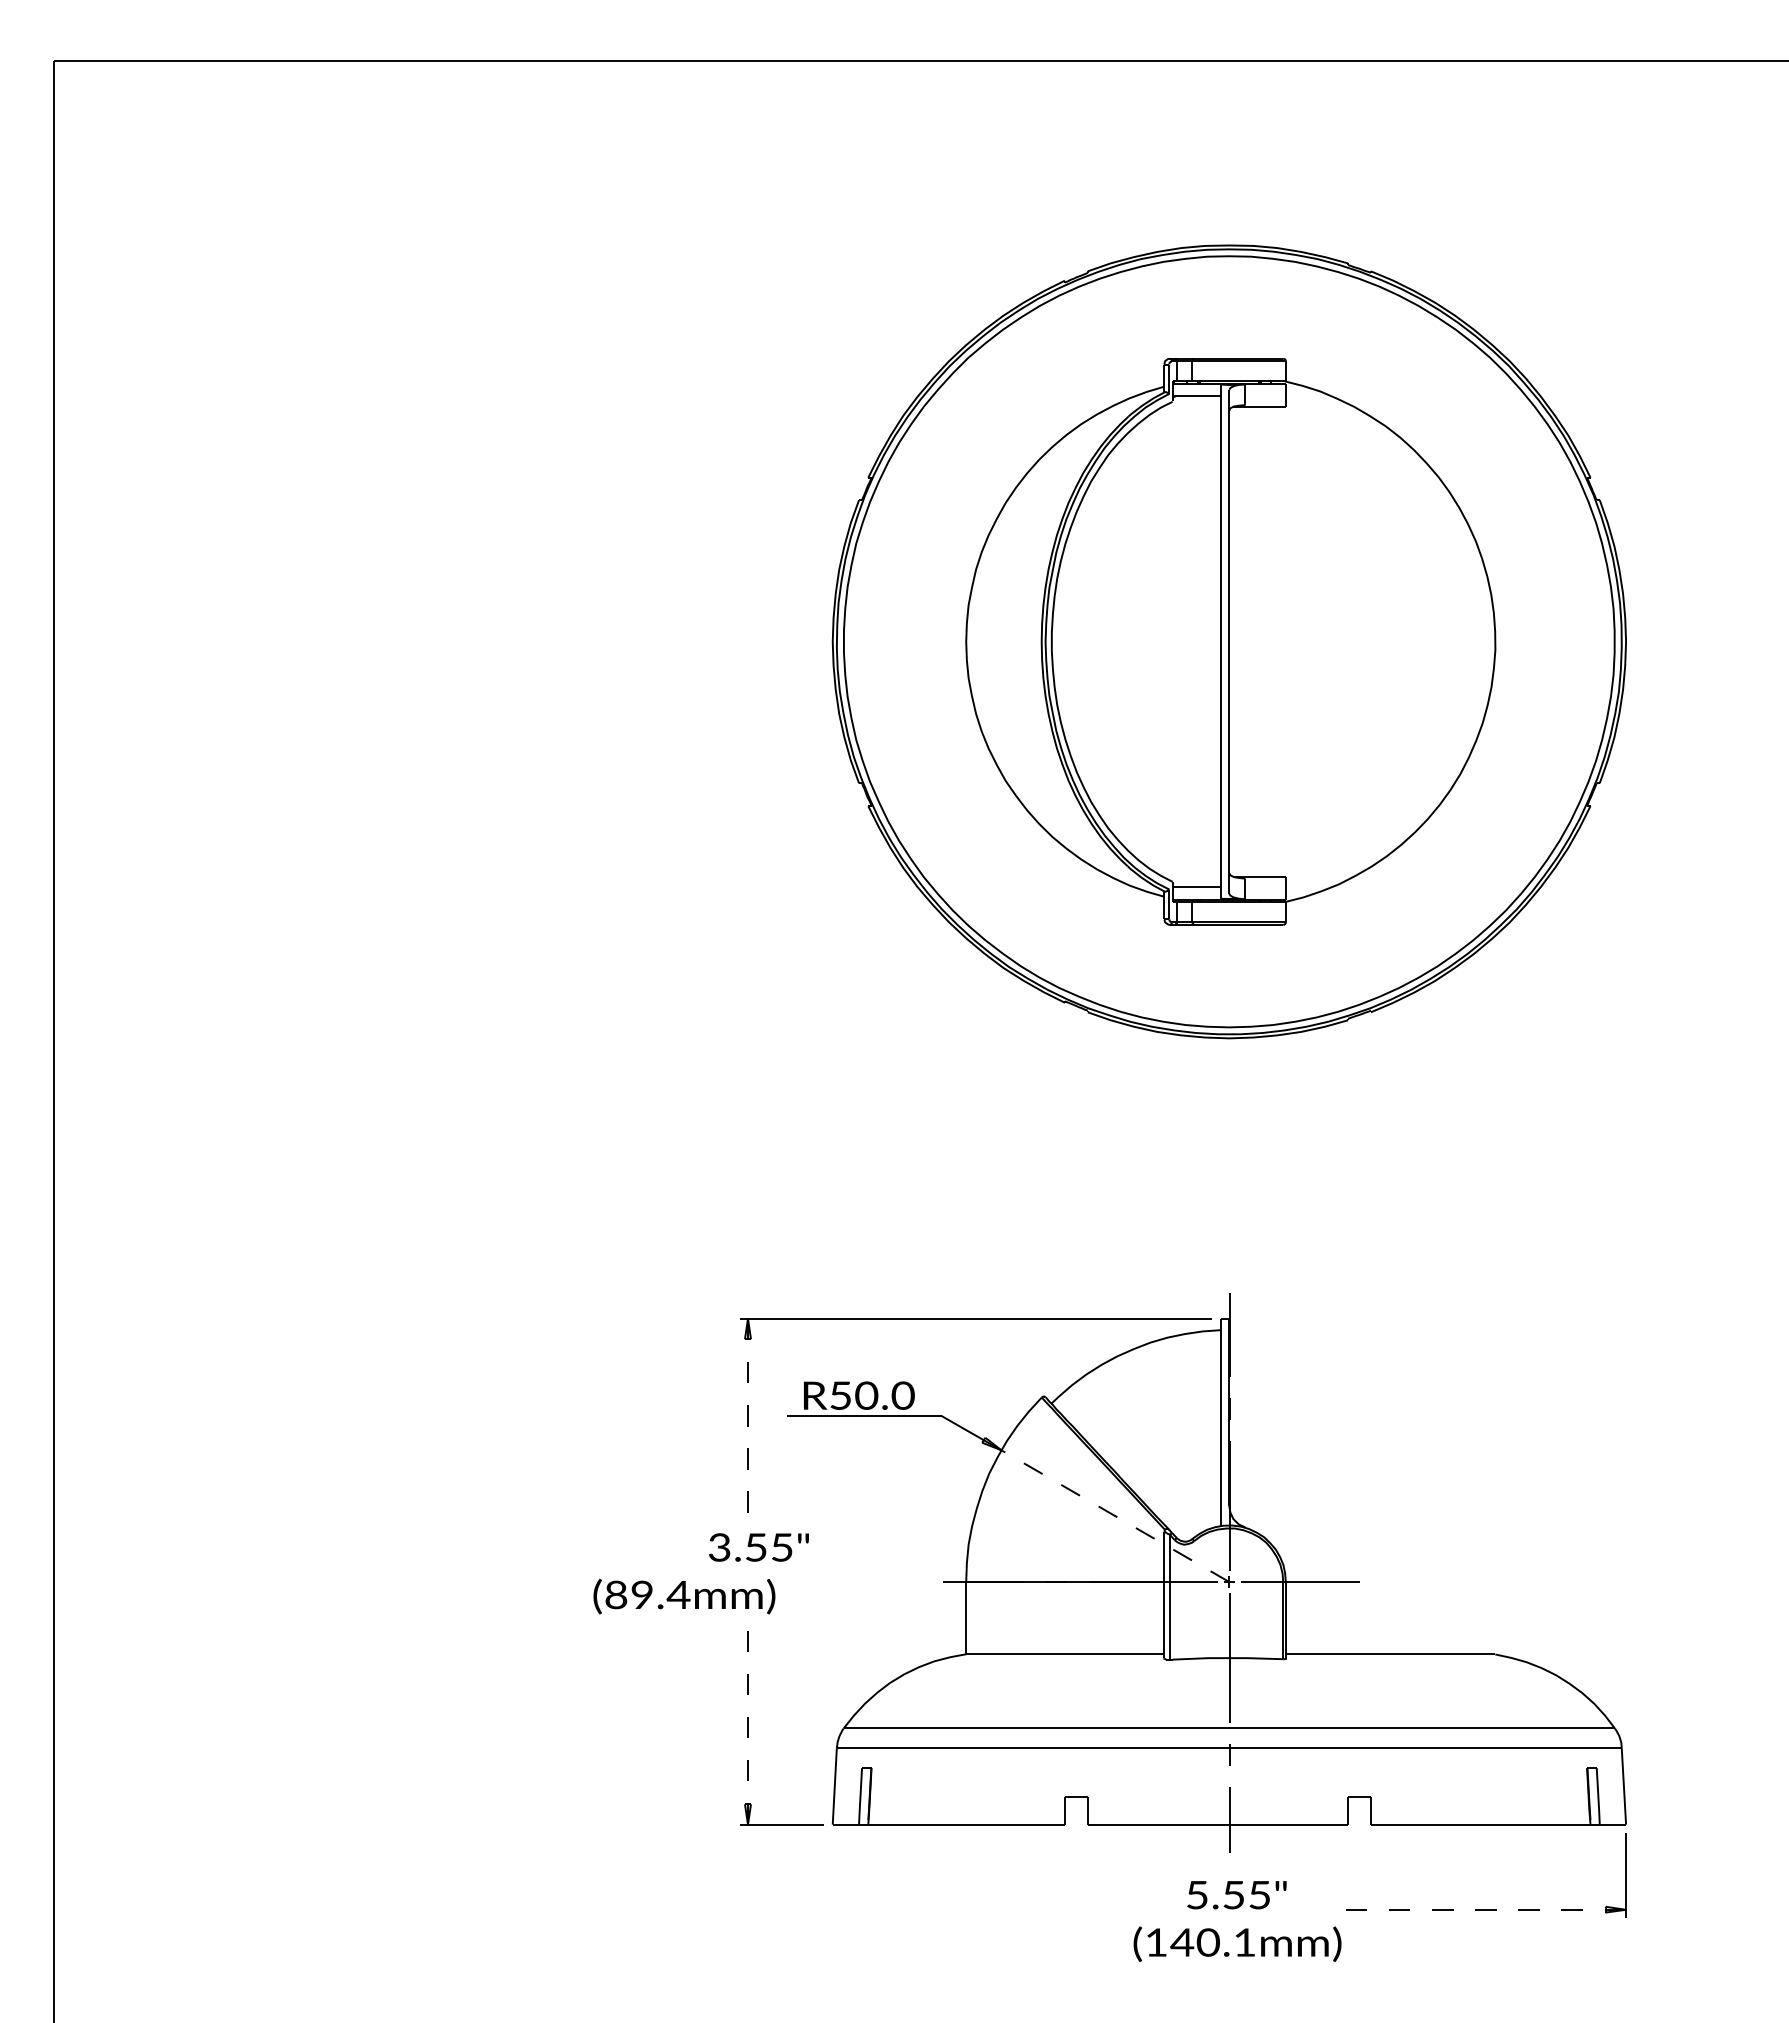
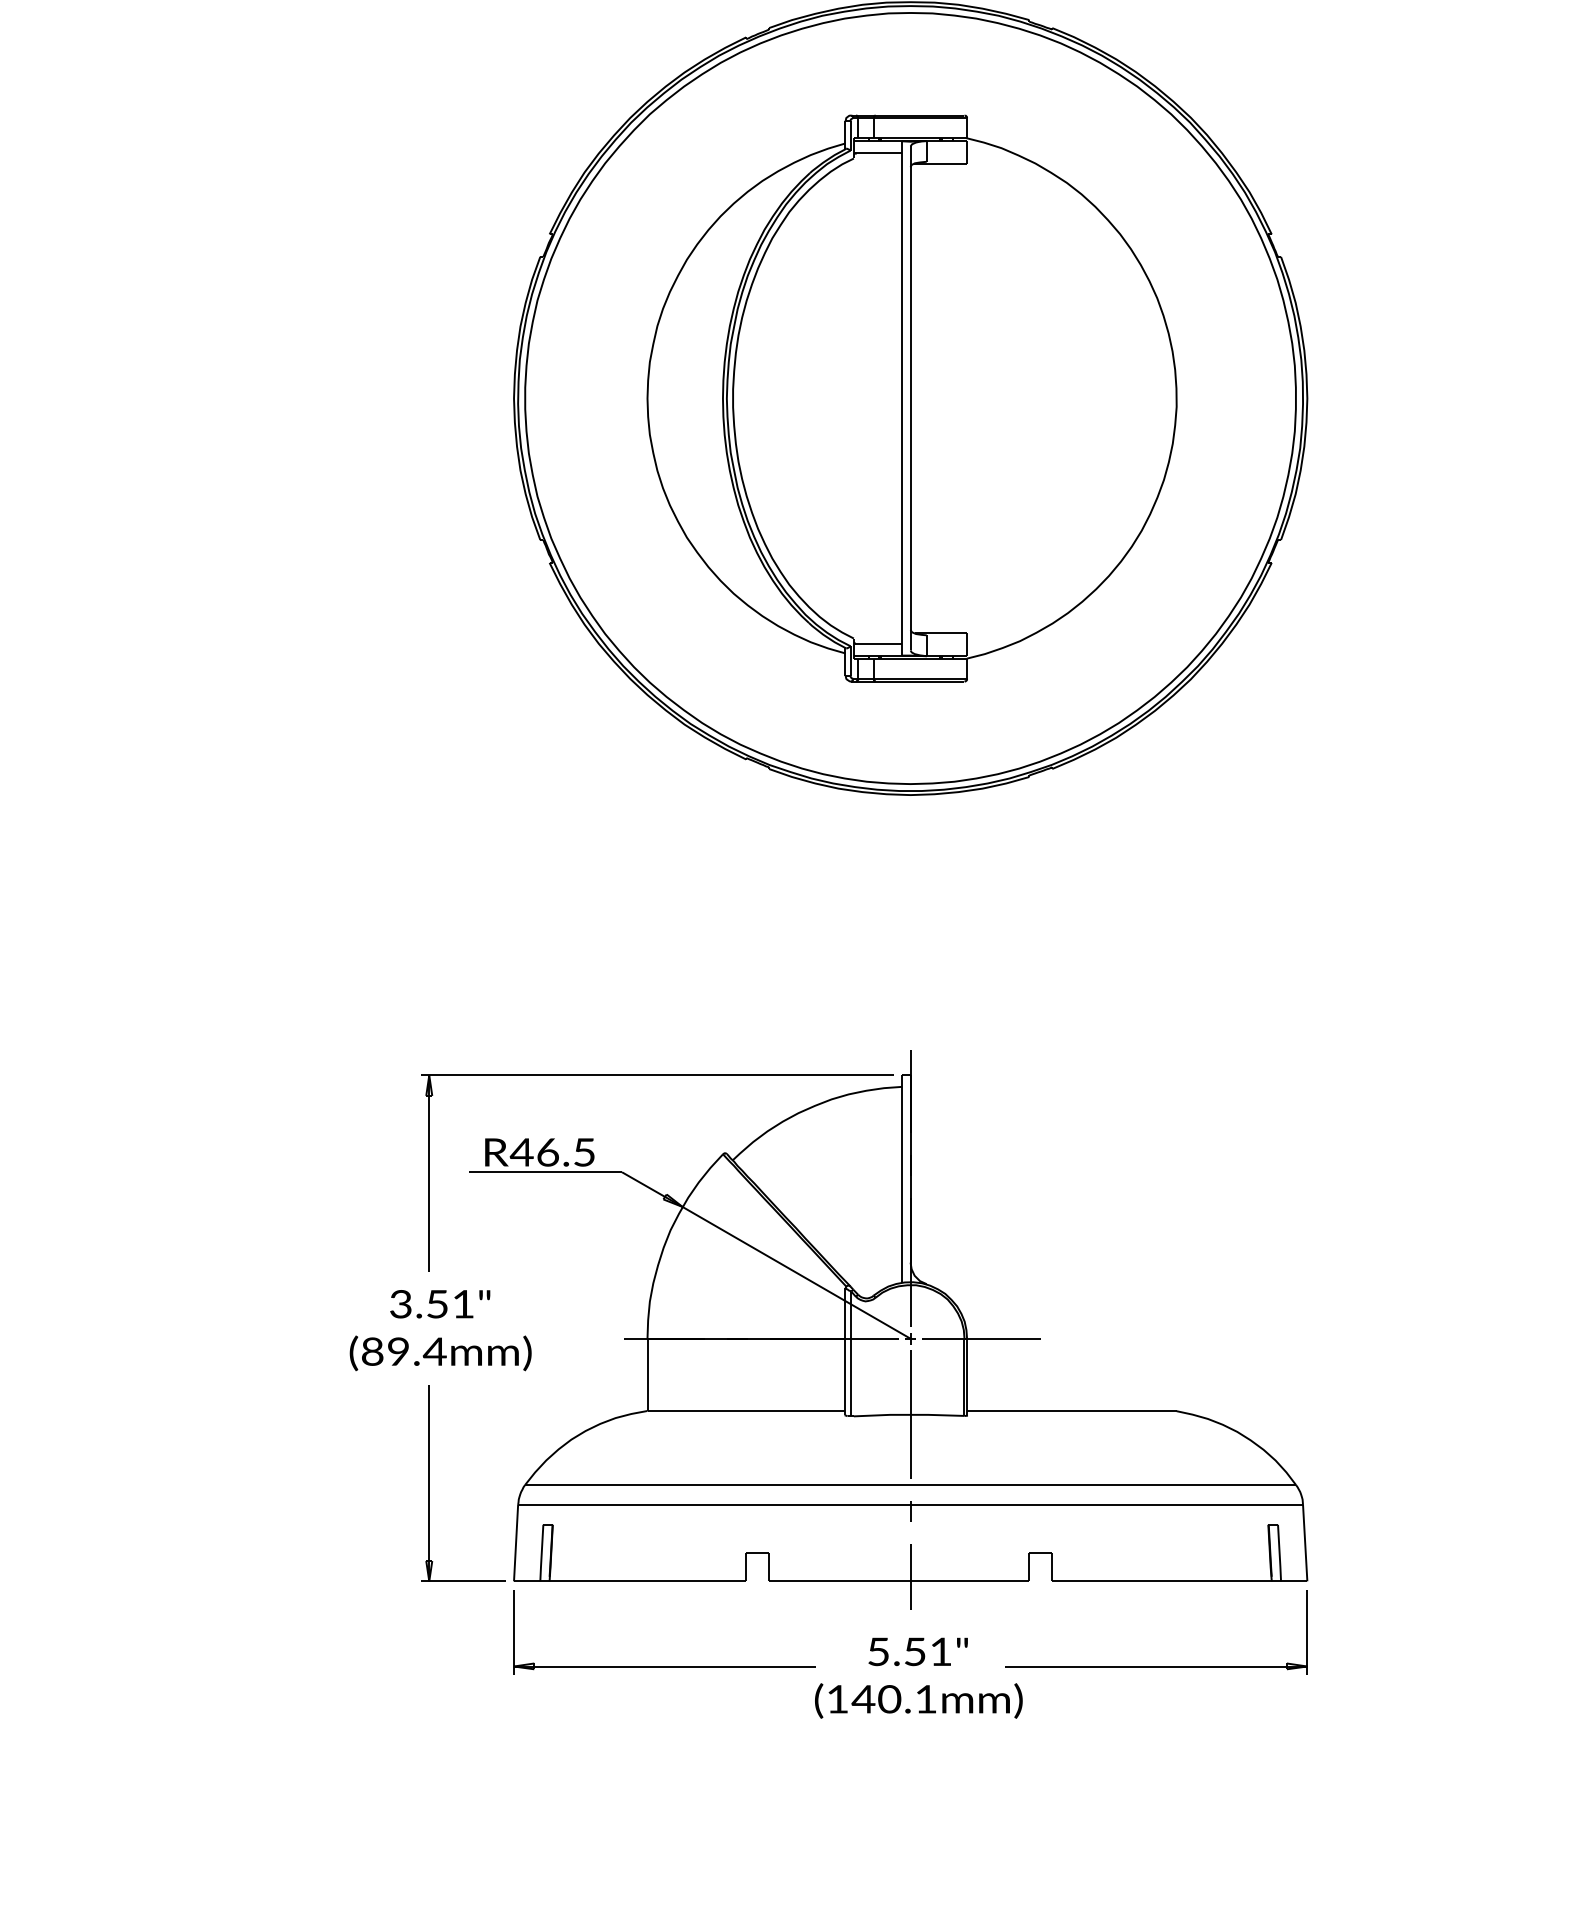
text: (871, 1395) -> (552, 1152), R50.0 -> R46.5
line: (747, 1417) -> (428, 1174), dashed -> solid
line: (1115, 1516) -> (796, 1273), dashed -> solid
text: (782, 1547) -> (463, 1304), 3.55" -> 3.51"
text: (684, 1596) -> (440, 1353), moved
line: (747, 1725) -> (428, 1482), dashed -> solid
text: (1259, 1895) -> (940, 1652), 5.55" -> 5.51"
part: (983, 1909) -> (664, 1666), added
line: (1474, 1909) -> (1155, 1666), dashed -> solid

